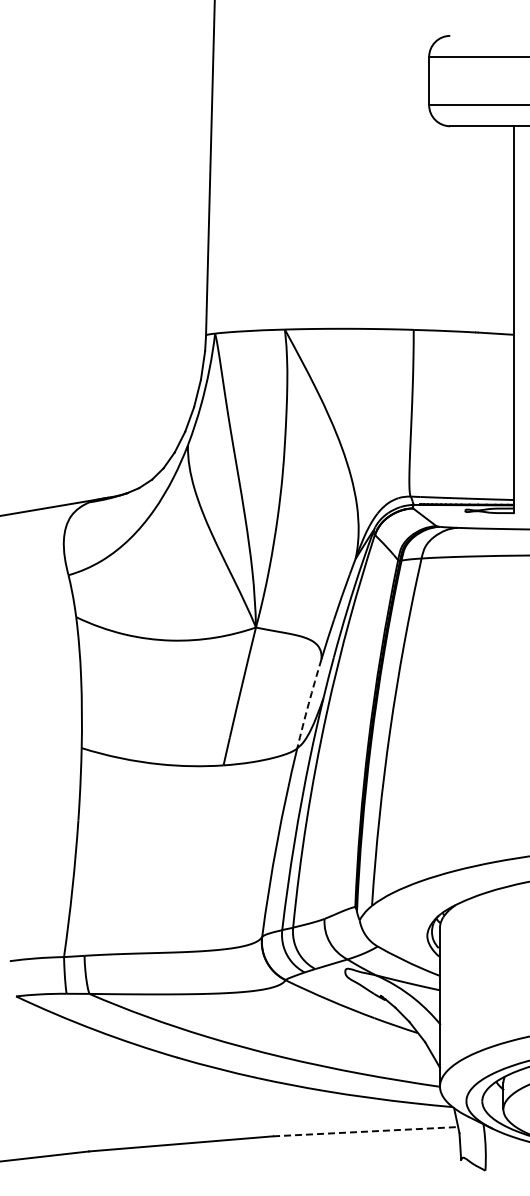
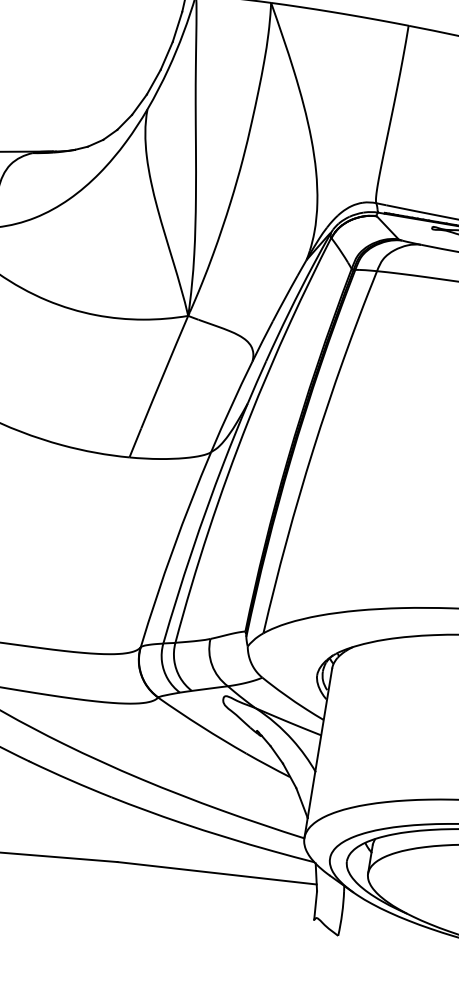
arc: (308, 703) -> (231, 406), dashed -> solid
line: (365, 1131) -> (217, 873), dashed -> solid

